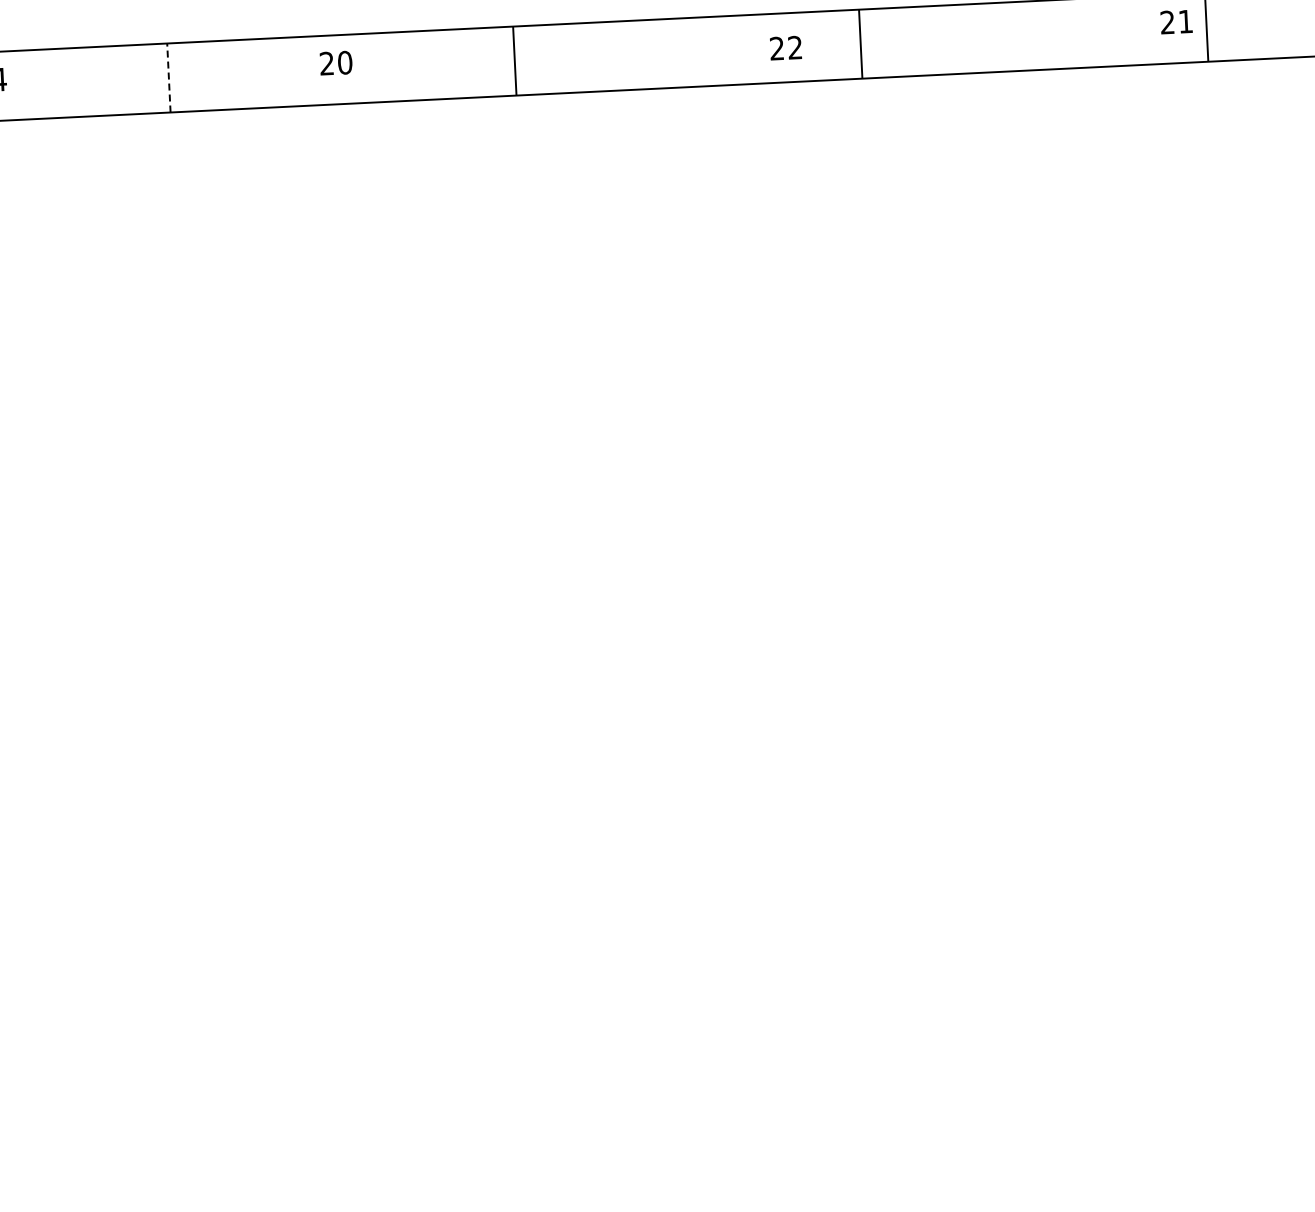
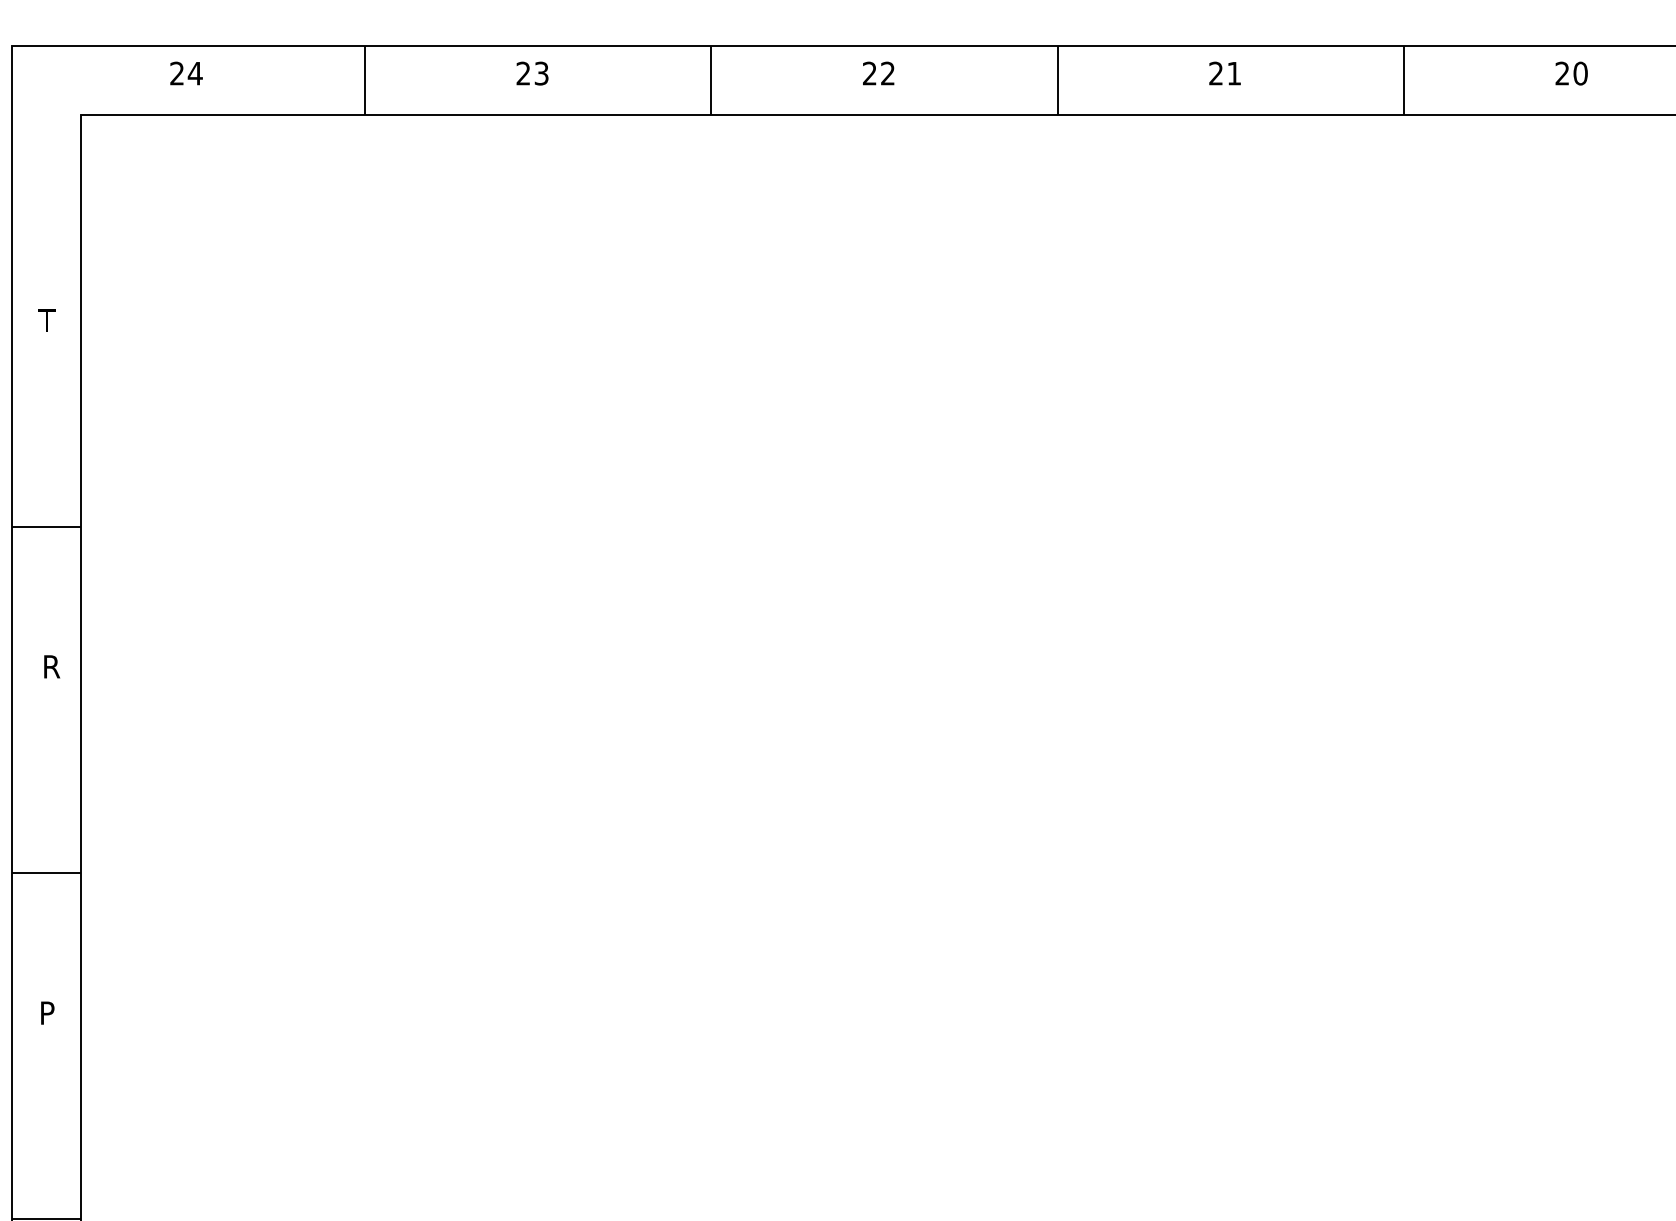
text: (1175, 22) -> (1224, 73), moved
text: (785, 48) -> (878, 73), moved
text: (344, 62) -> (541, 73), 20 -> 23
line: (168, 78) -> (364, 80), dashed -> solid

